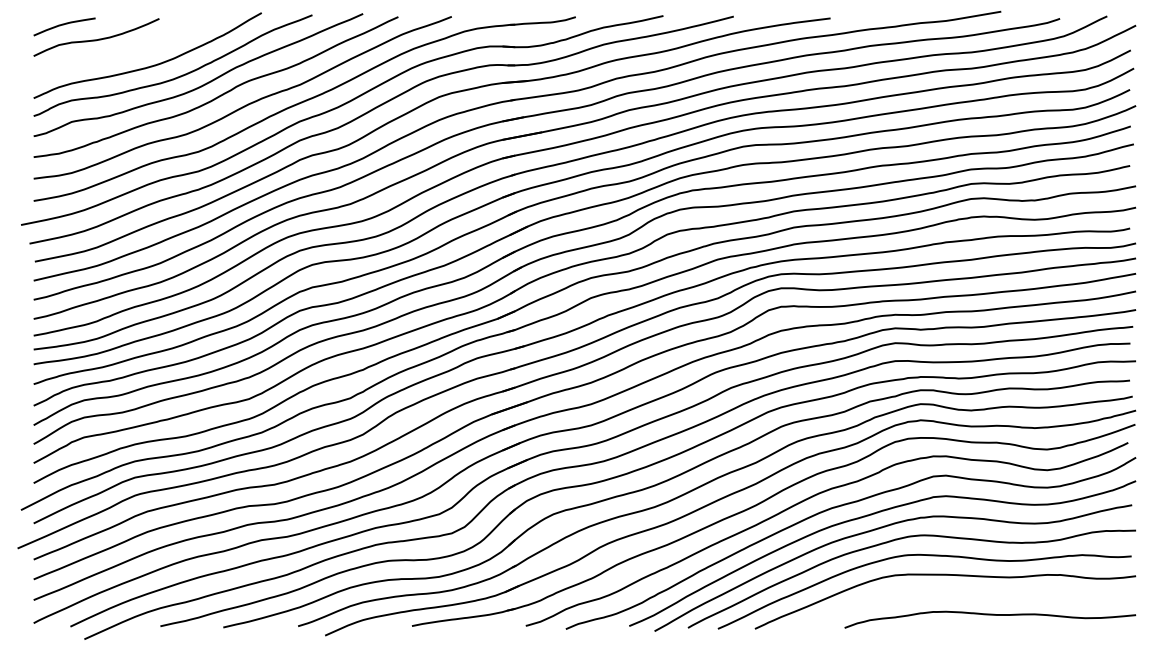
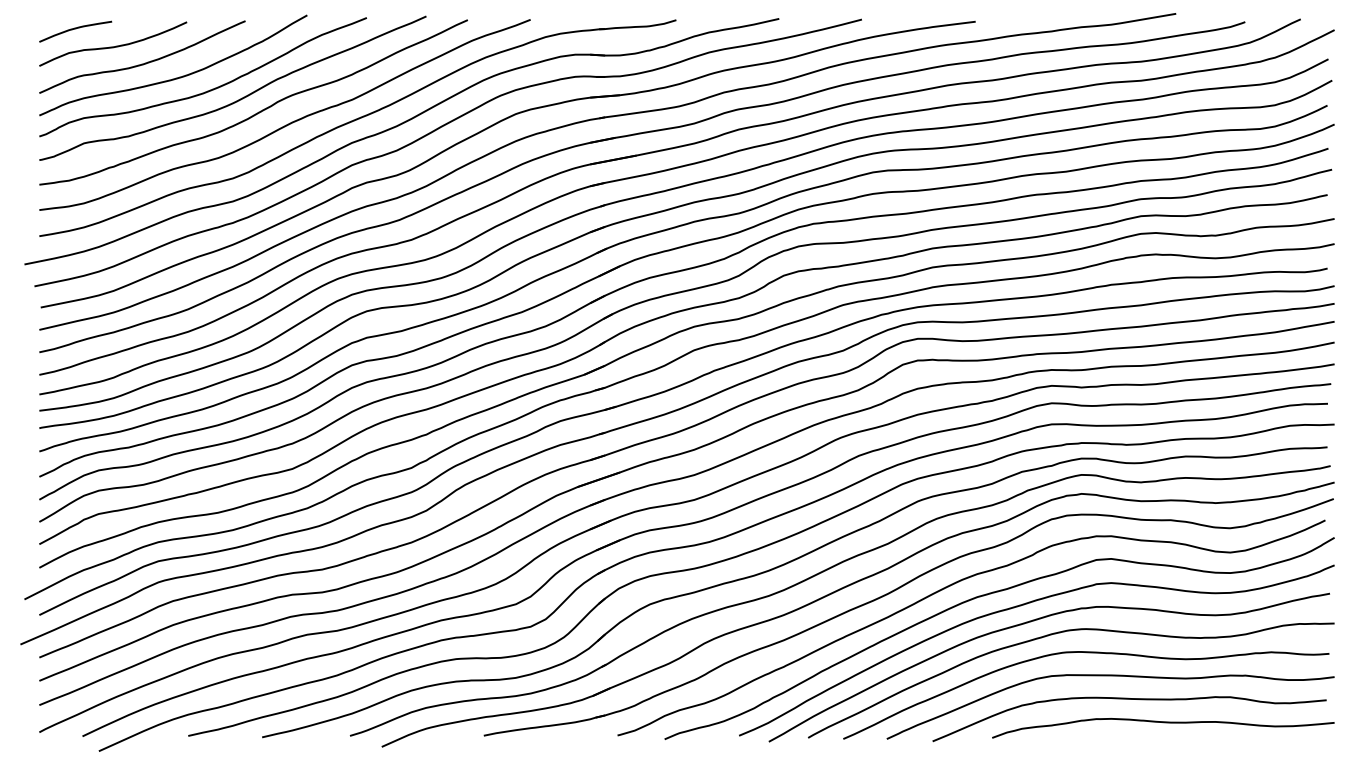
curve: (124, 53) -> (145, 62), added
curve: (961, 595) -> (1129, 699), added

